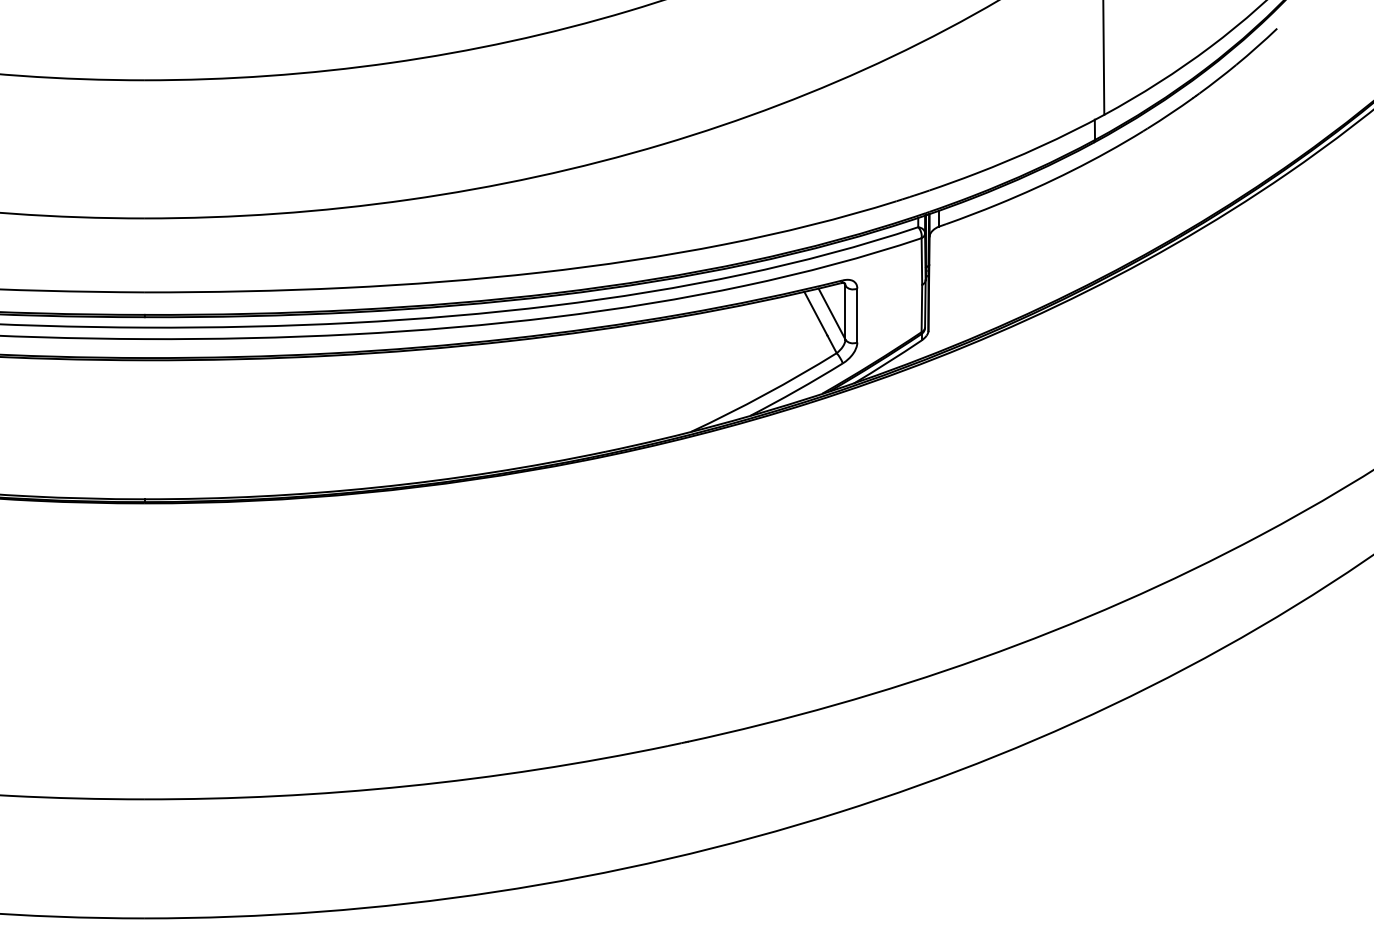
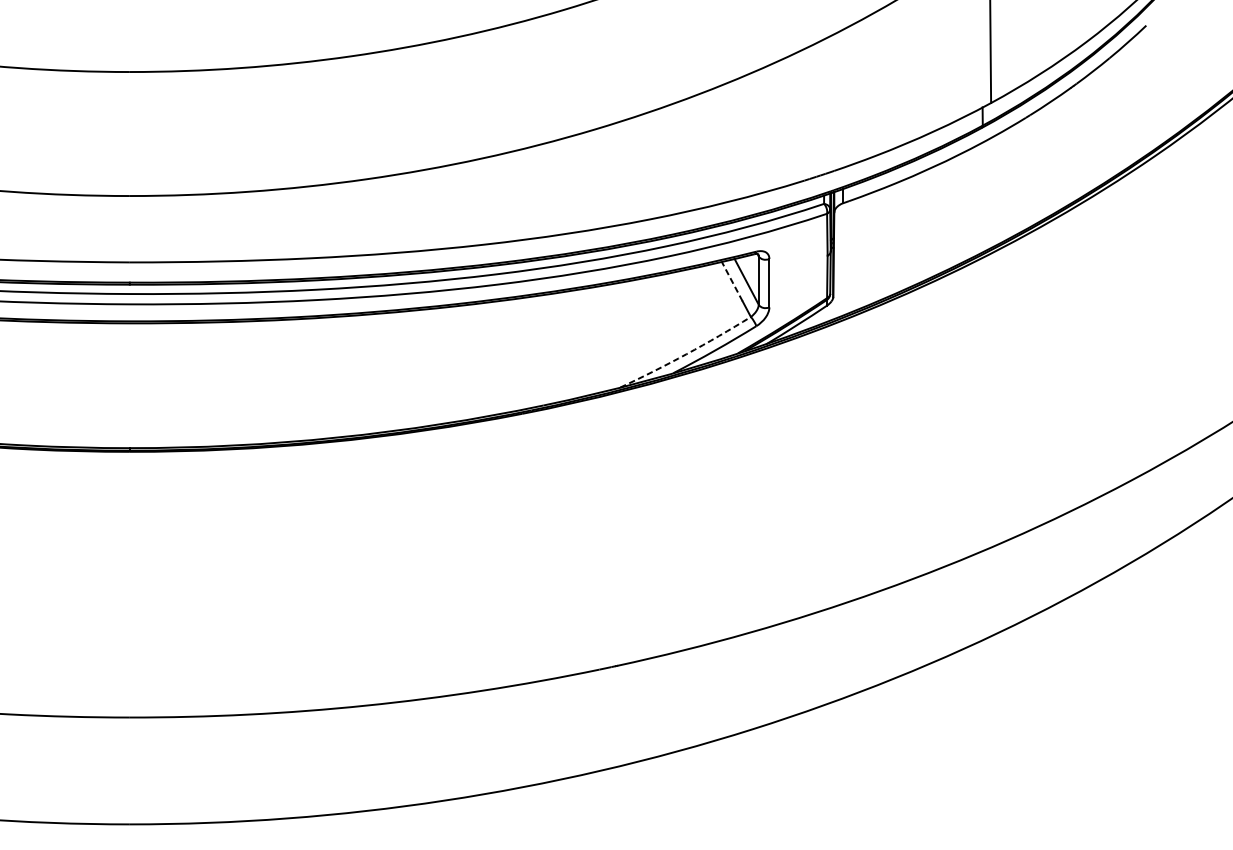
line: (815, 313) -> (731, 281), solid -> dashed
arc: (765, 394) -> (686, 354), solid -> dashed

